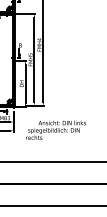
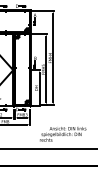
text: (56, 130) -> (63, 134), moved

